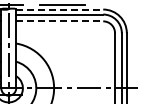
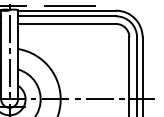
line: (60, 9) -> (67, 10), dashed -> solid
line: (60, 21) -> (67, 24), dashed -> solid

